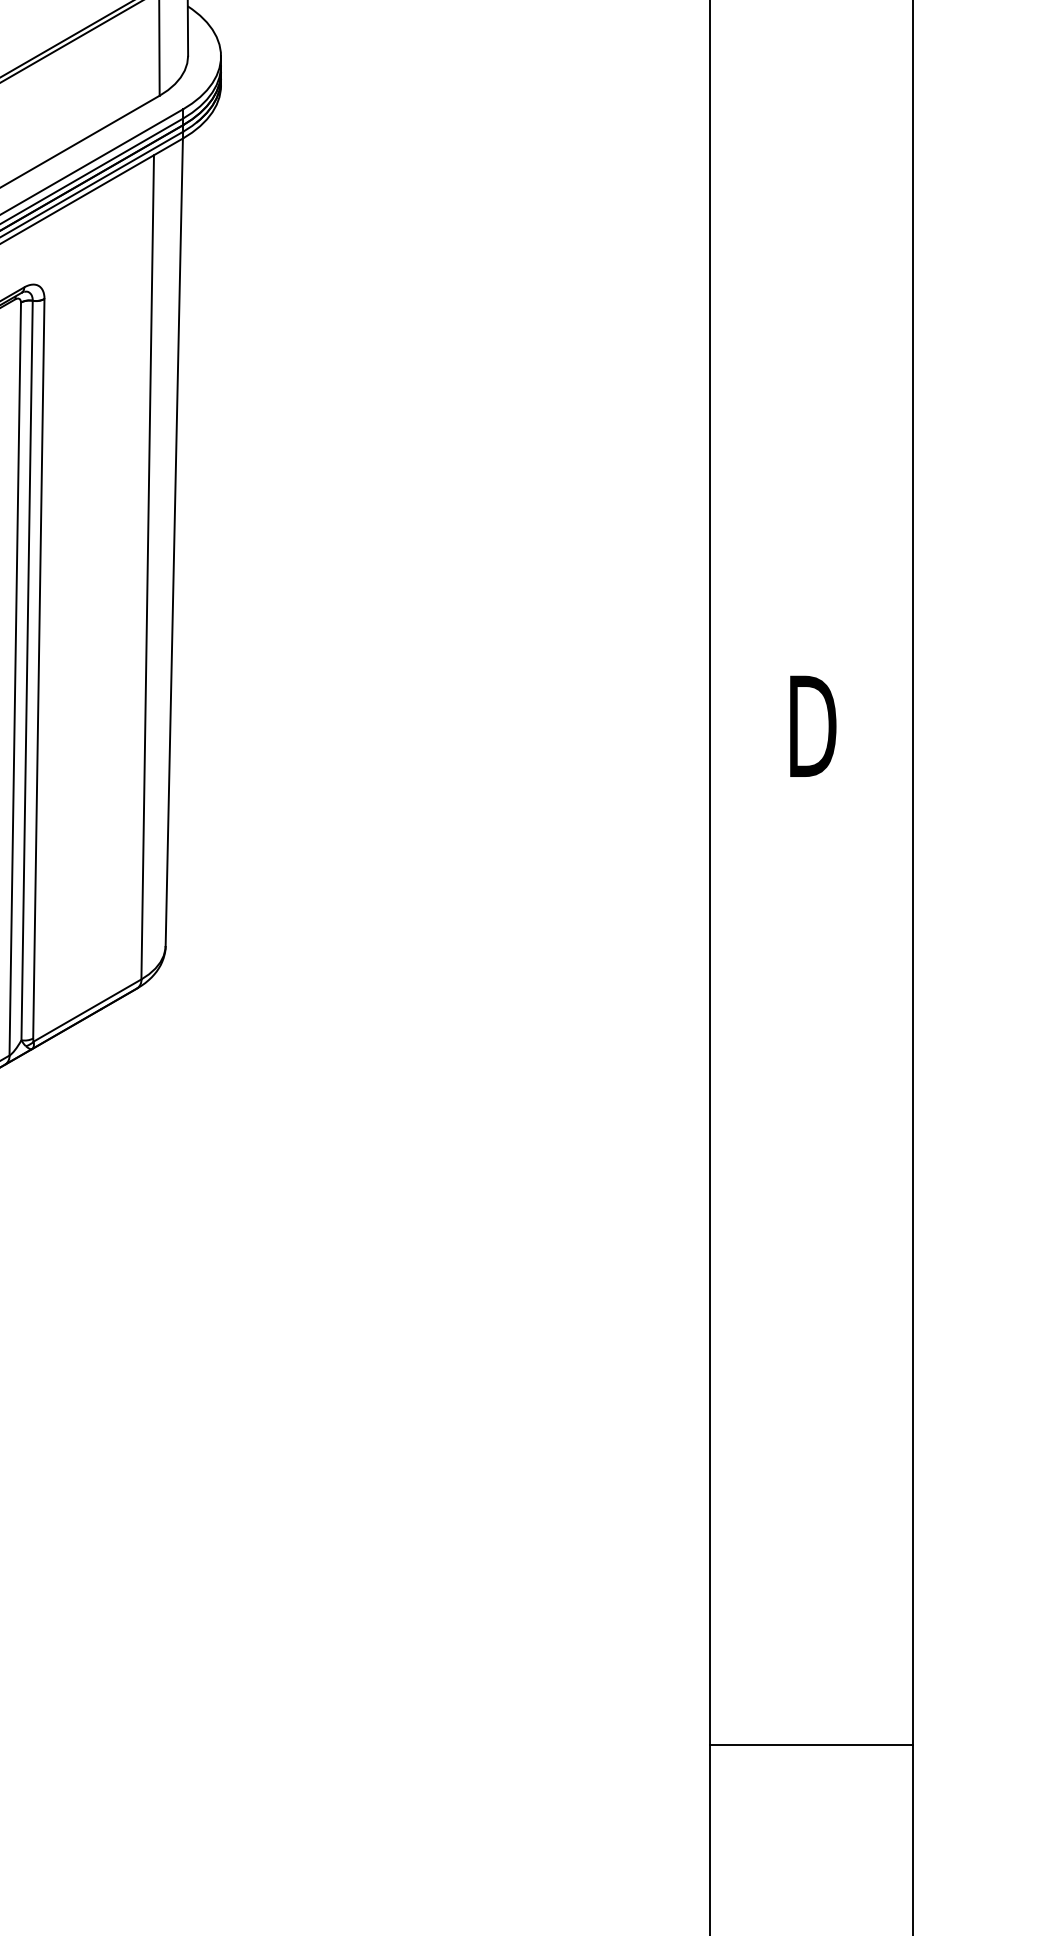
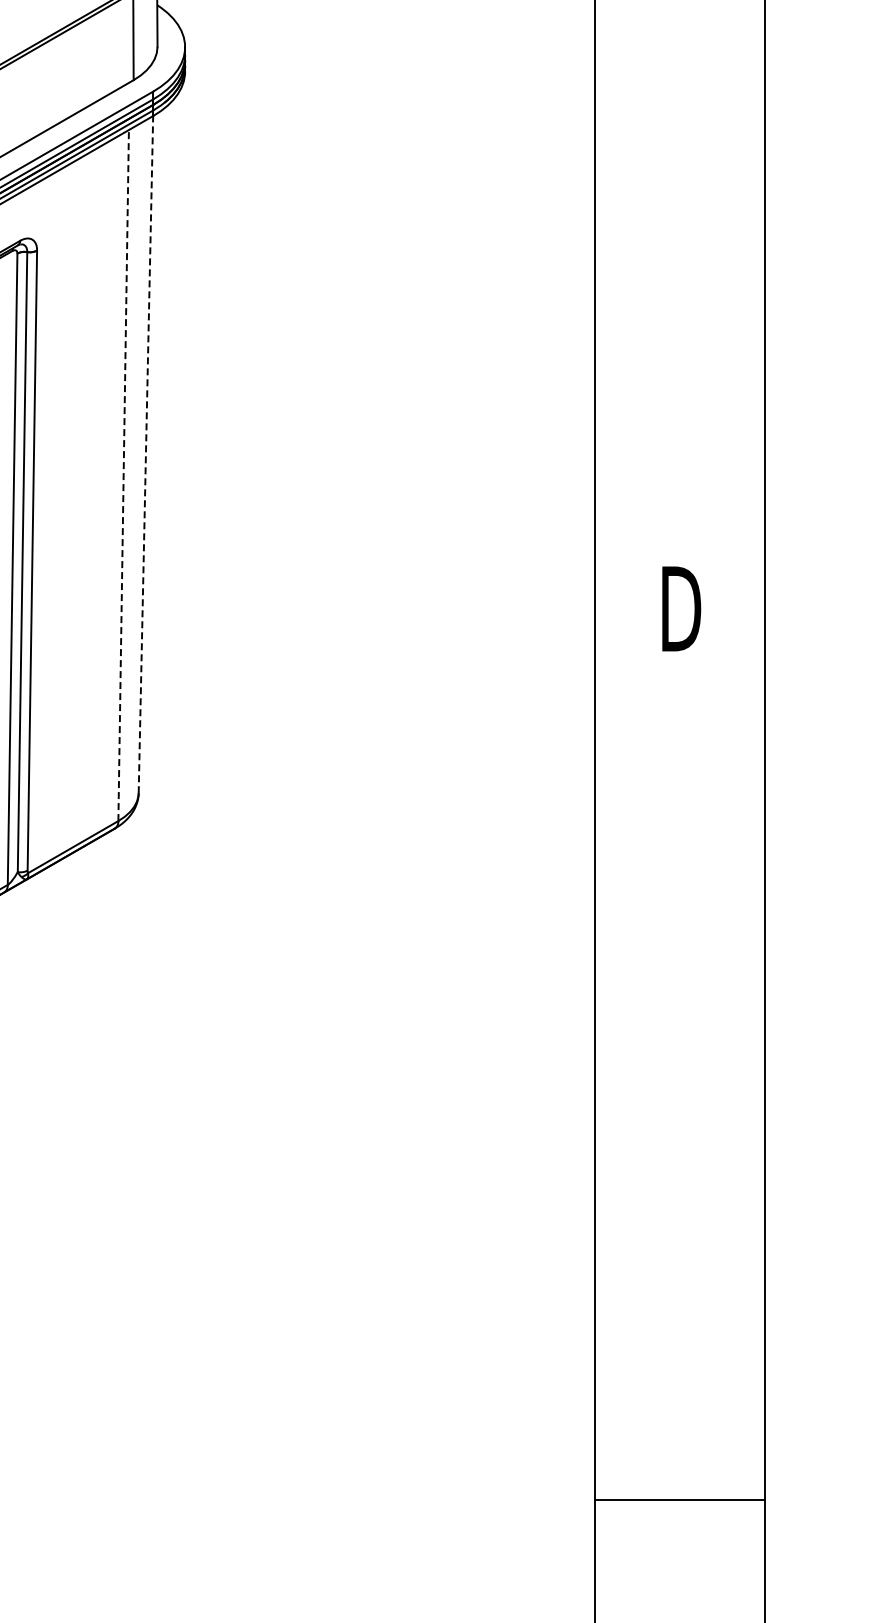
line: (173, 542) -> (145, 454), solid -> dashed
line: (147, 567) -> (123, 475), solid -> dashed
line: (811, 1745) -> (680, 1500), moved

